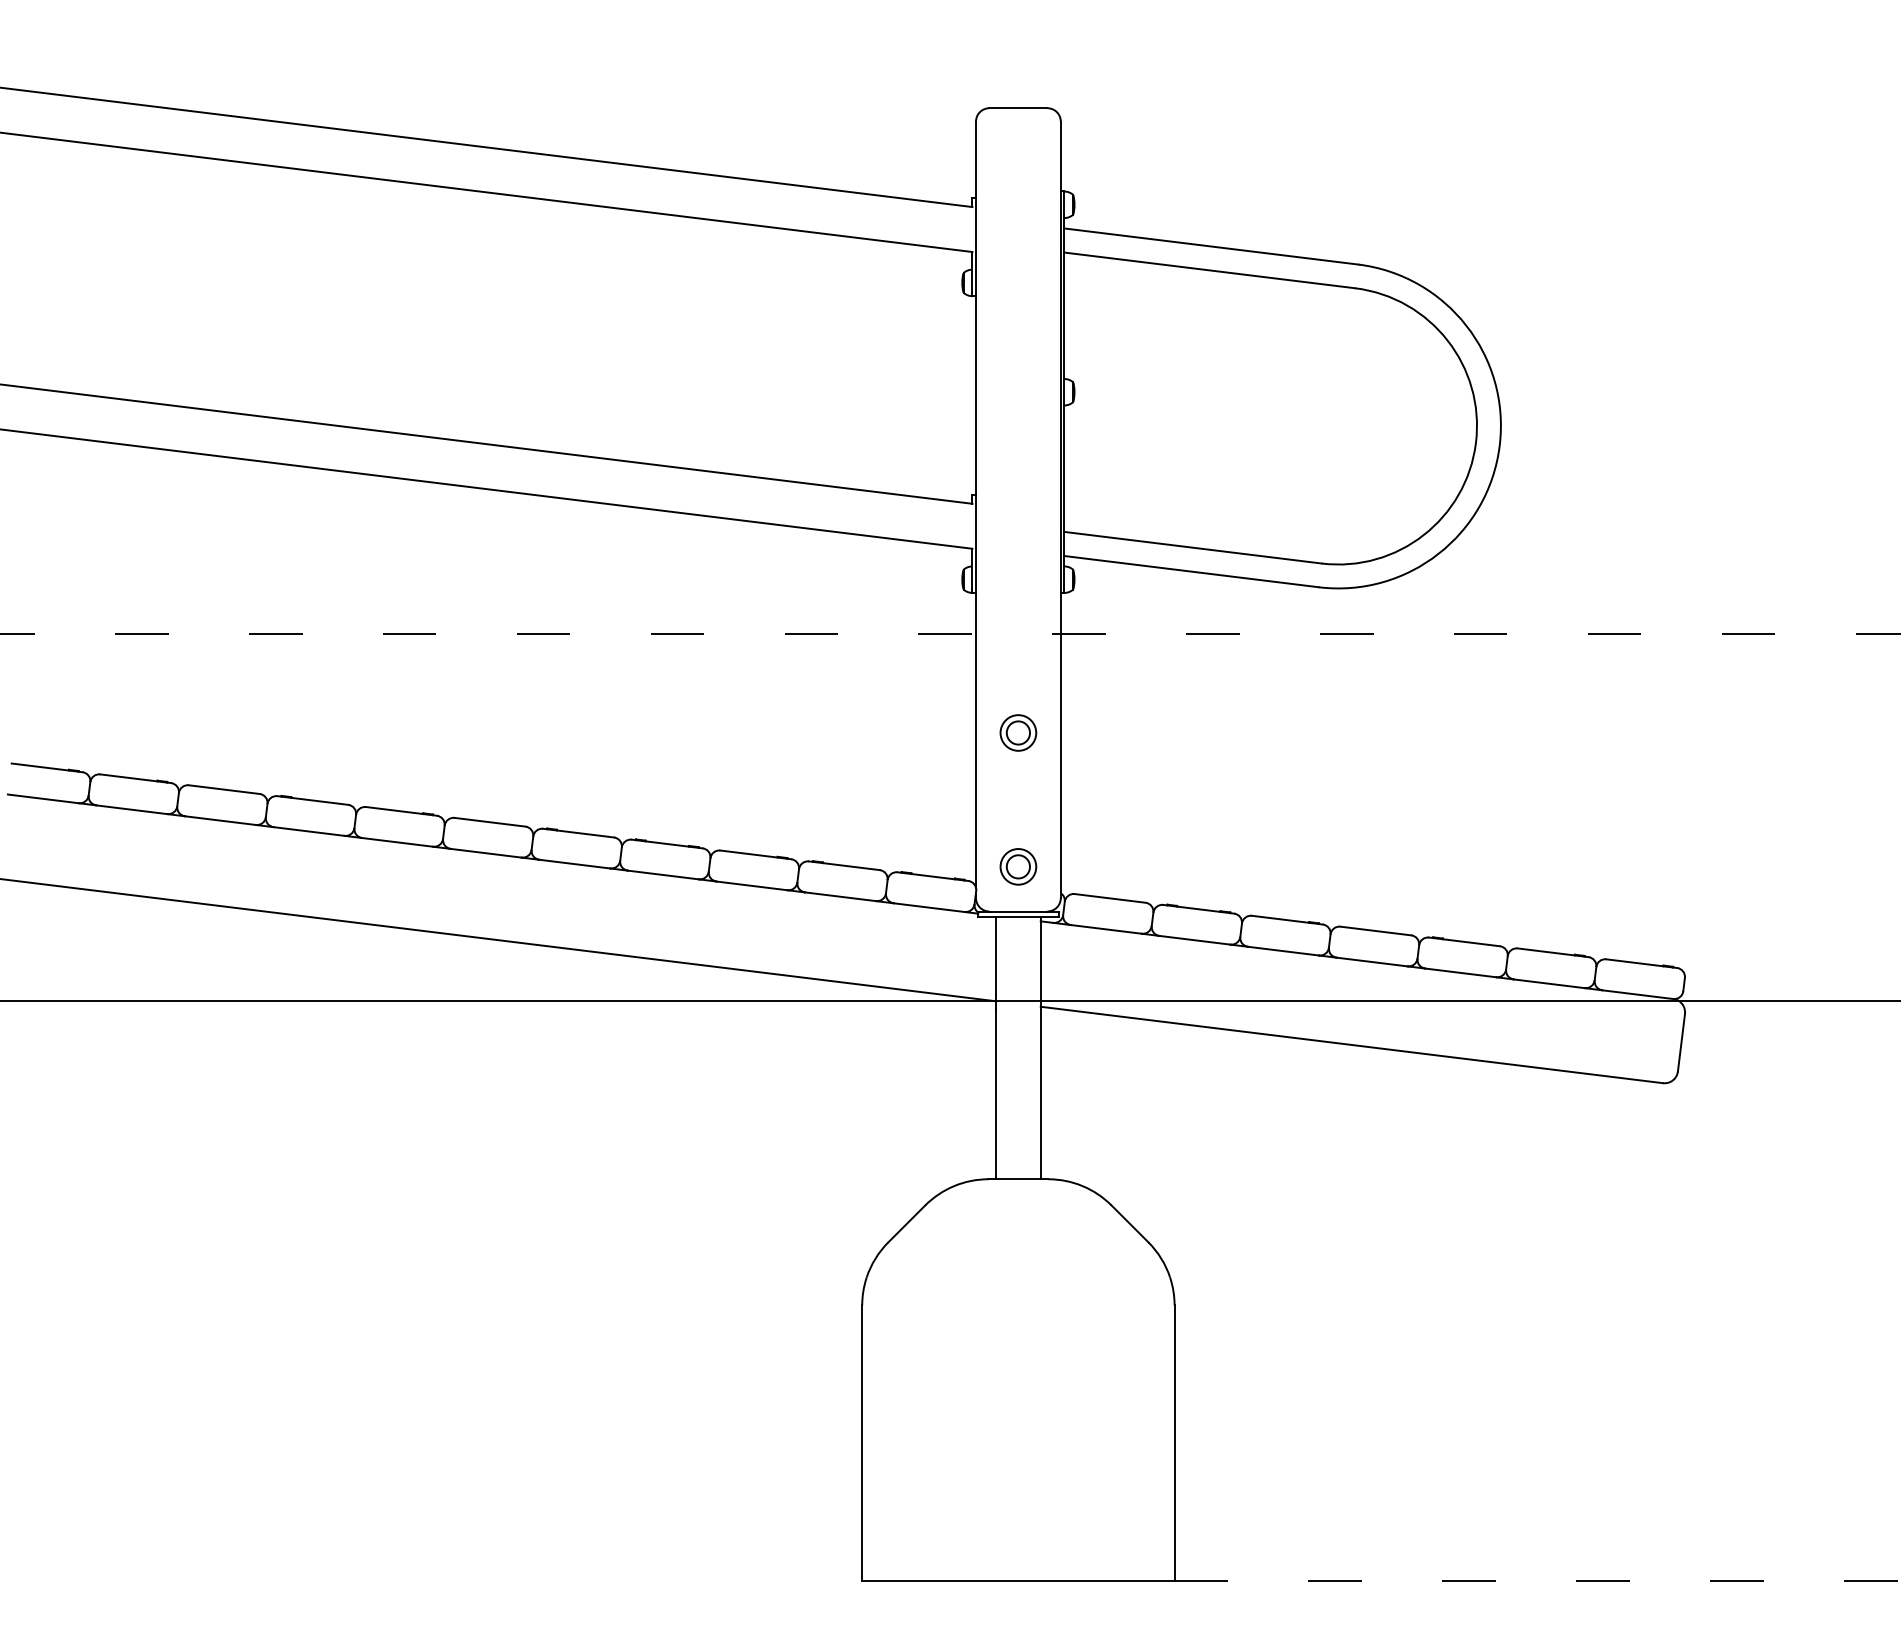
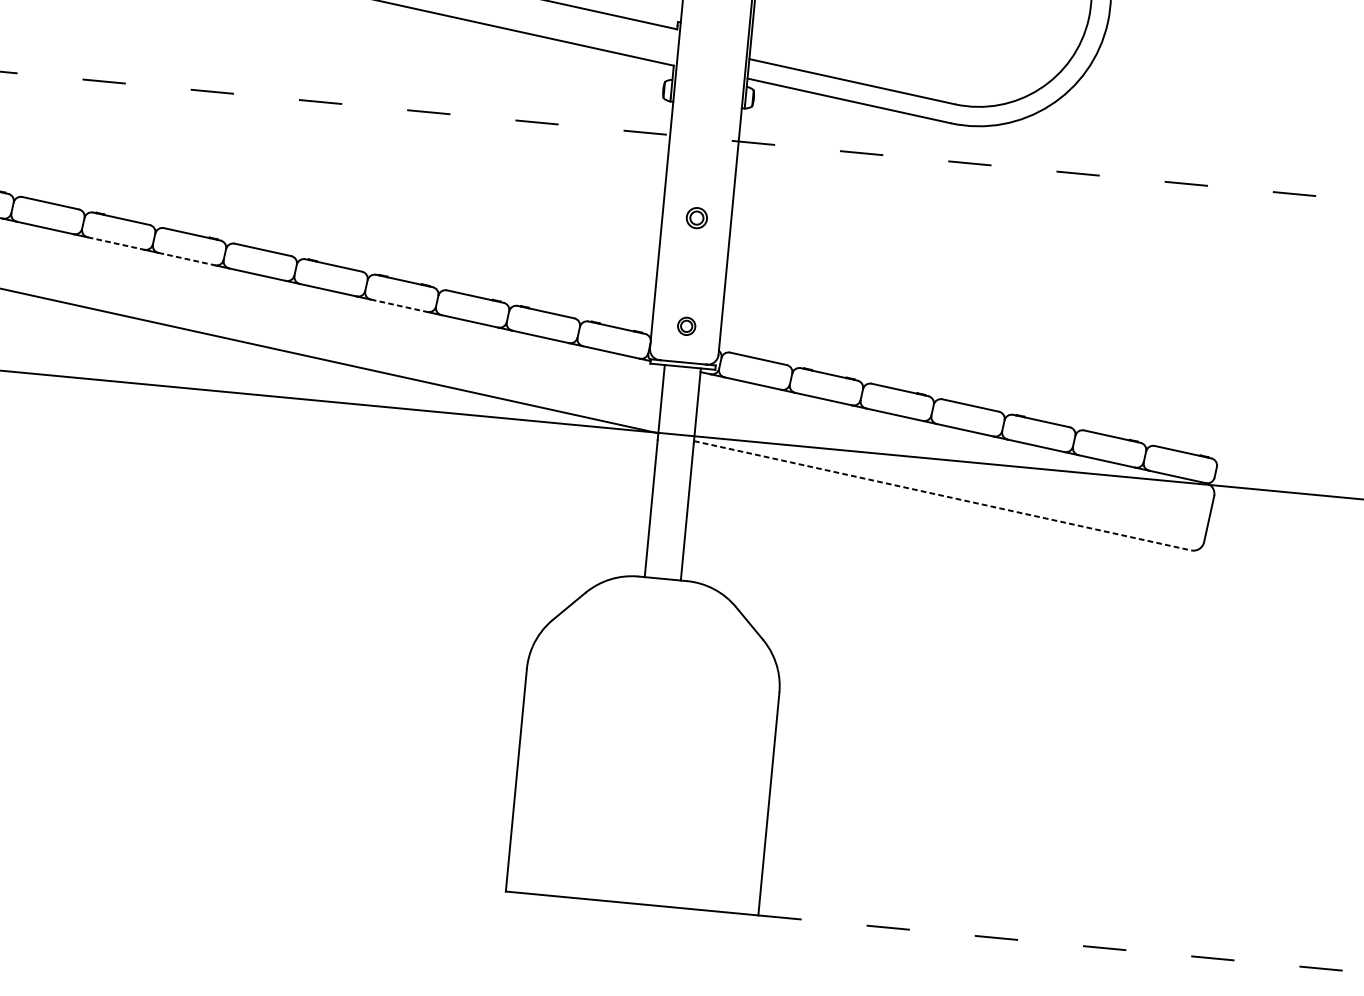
part: (1018, 732) -> (697, 217), size x0.7
line: (309, 831) -> (116, 243), solid -> dashed
line: (397, 842) -> (186, 259), solid -> dashed
part: (1018, 866) -> (686, 326), size x0.6
line: (663, 875) -> (399, 306), solid -> dashed
line: (1352, 1045) -> (943, 496), solid -> dashed

